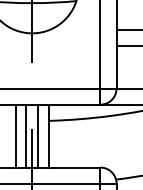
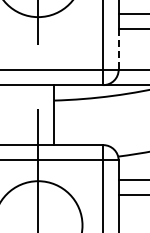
line: (116, 67) -> (118, 49), solid -> dashed
line: (15, 136) -> (22, 115), removed
line: (26, 136) -> (32, 115), removed
line: (37, 136) -> (43, 115), removed

